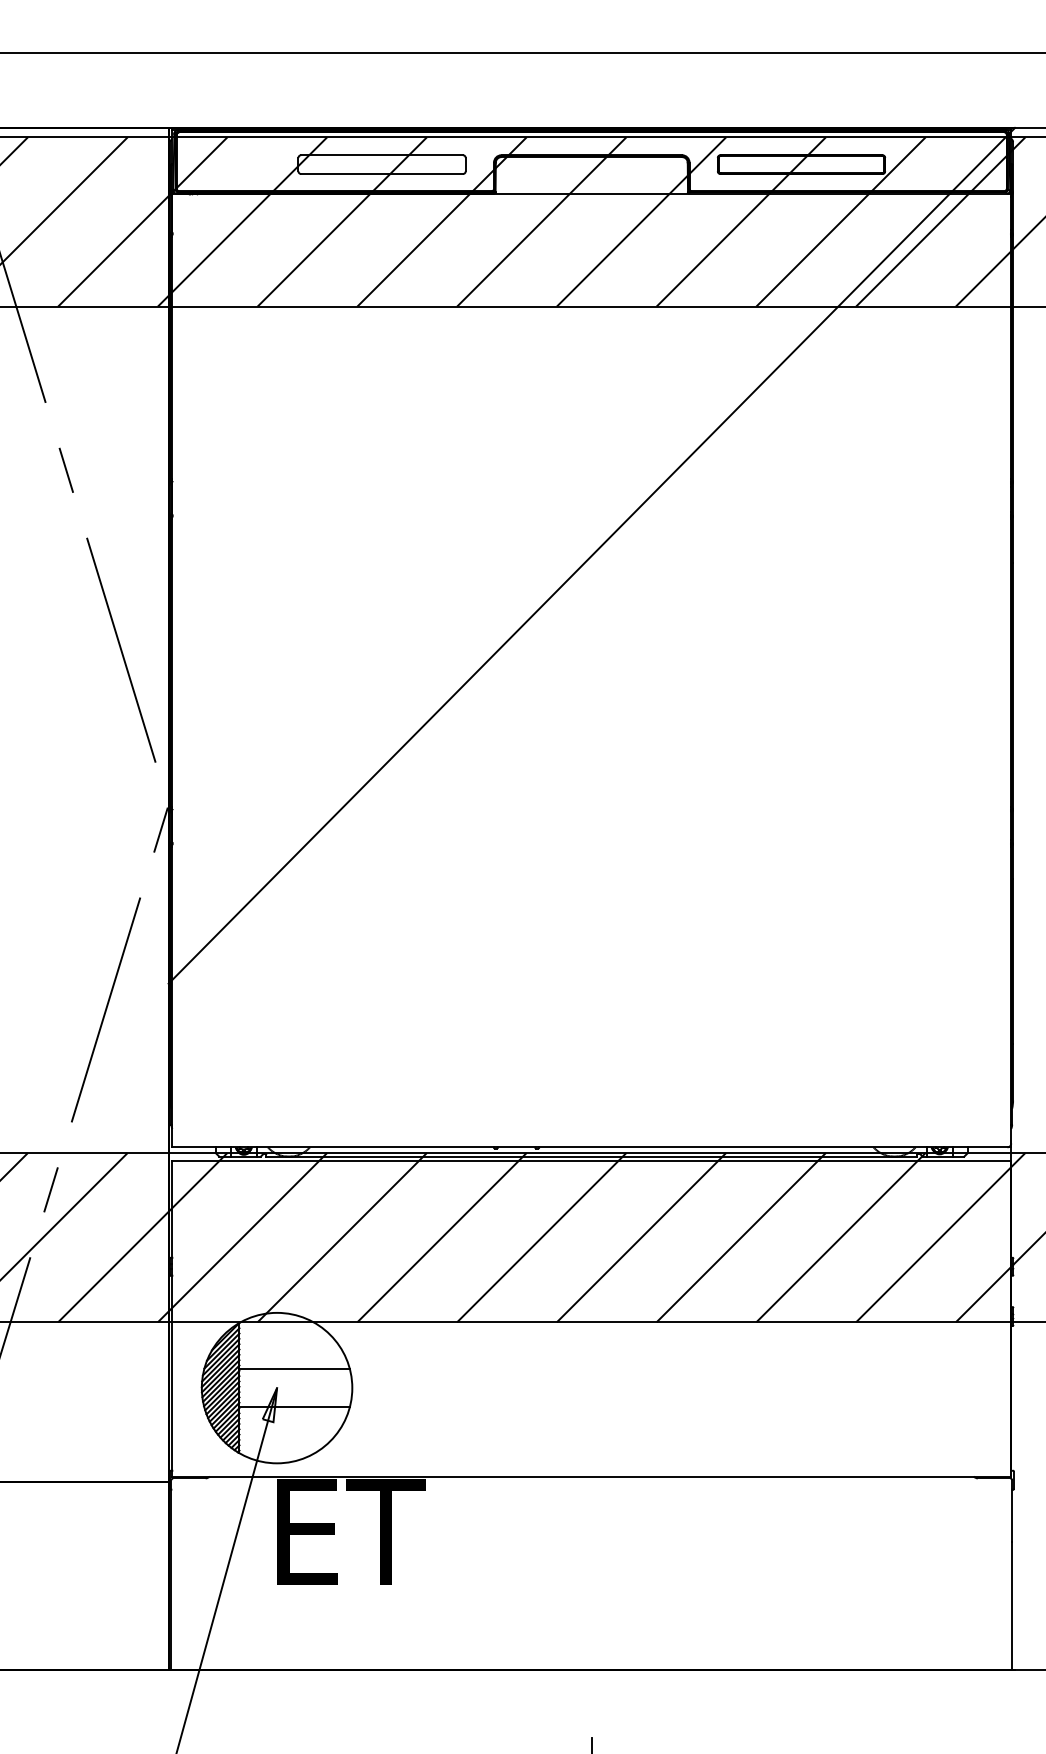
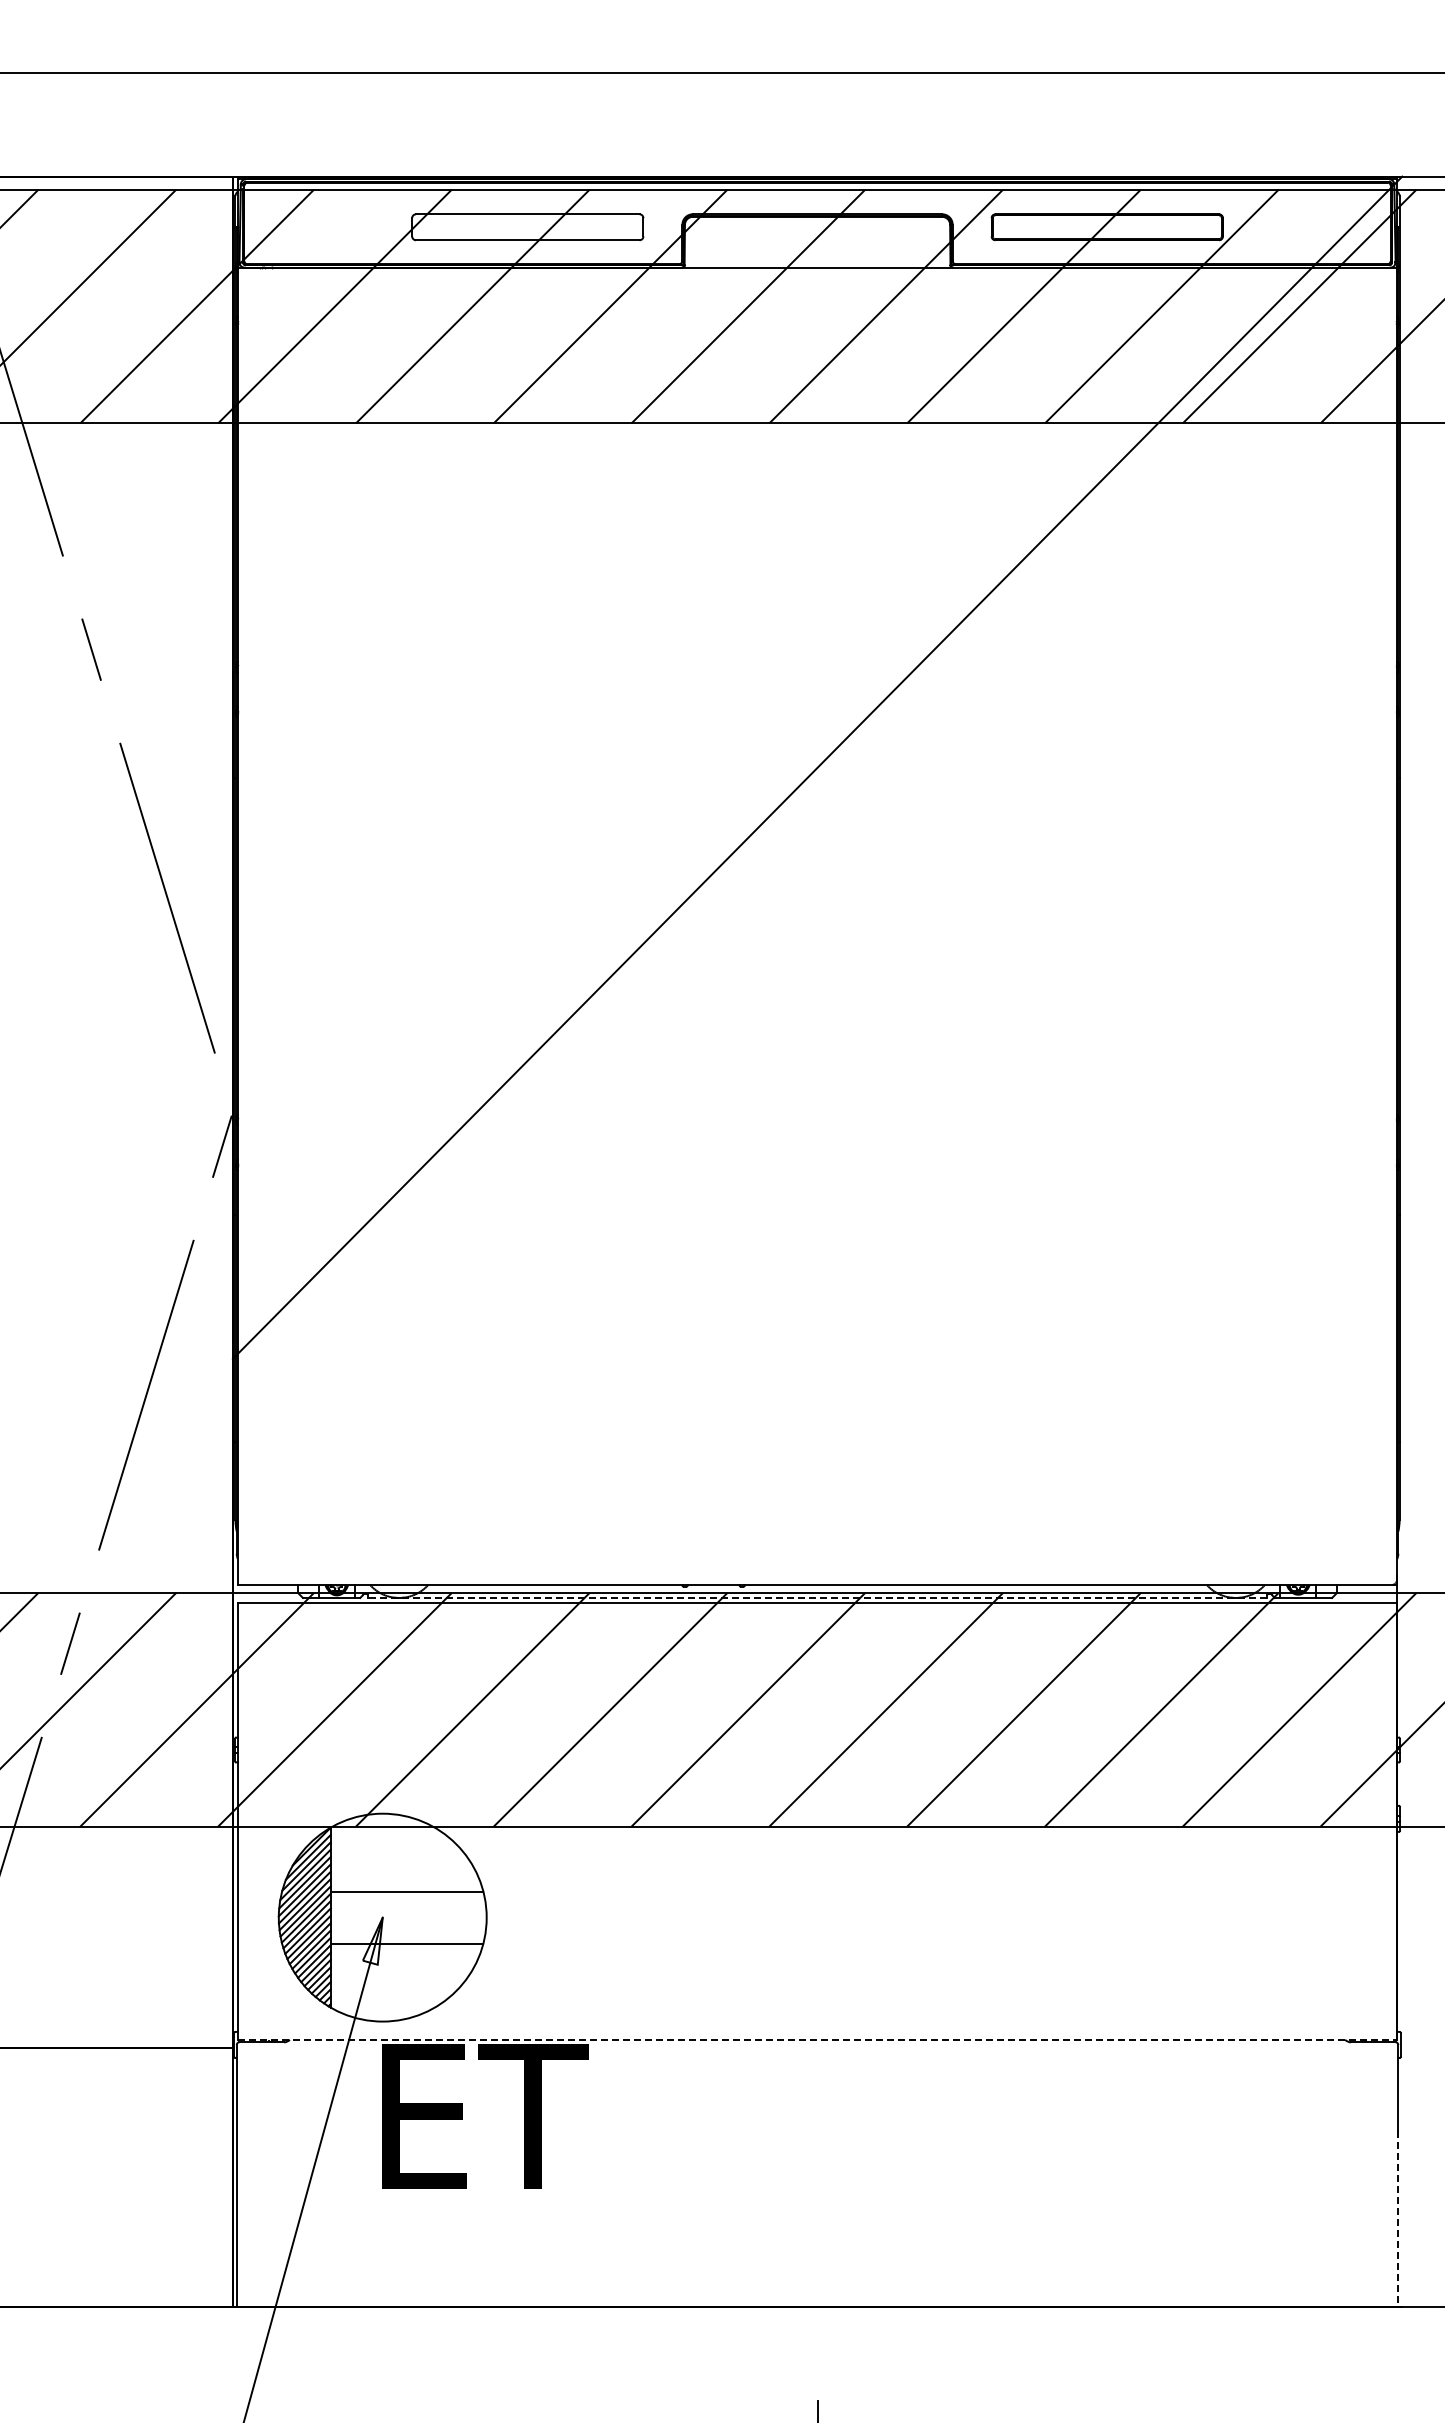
line: (591, 1157) -> (817, 1598), solid -> dashed
line: (592, 1476) -> (818, 2039), solid -> dashed
line: (1012, 1606) -> (1398, 2219), solid -> dashed

